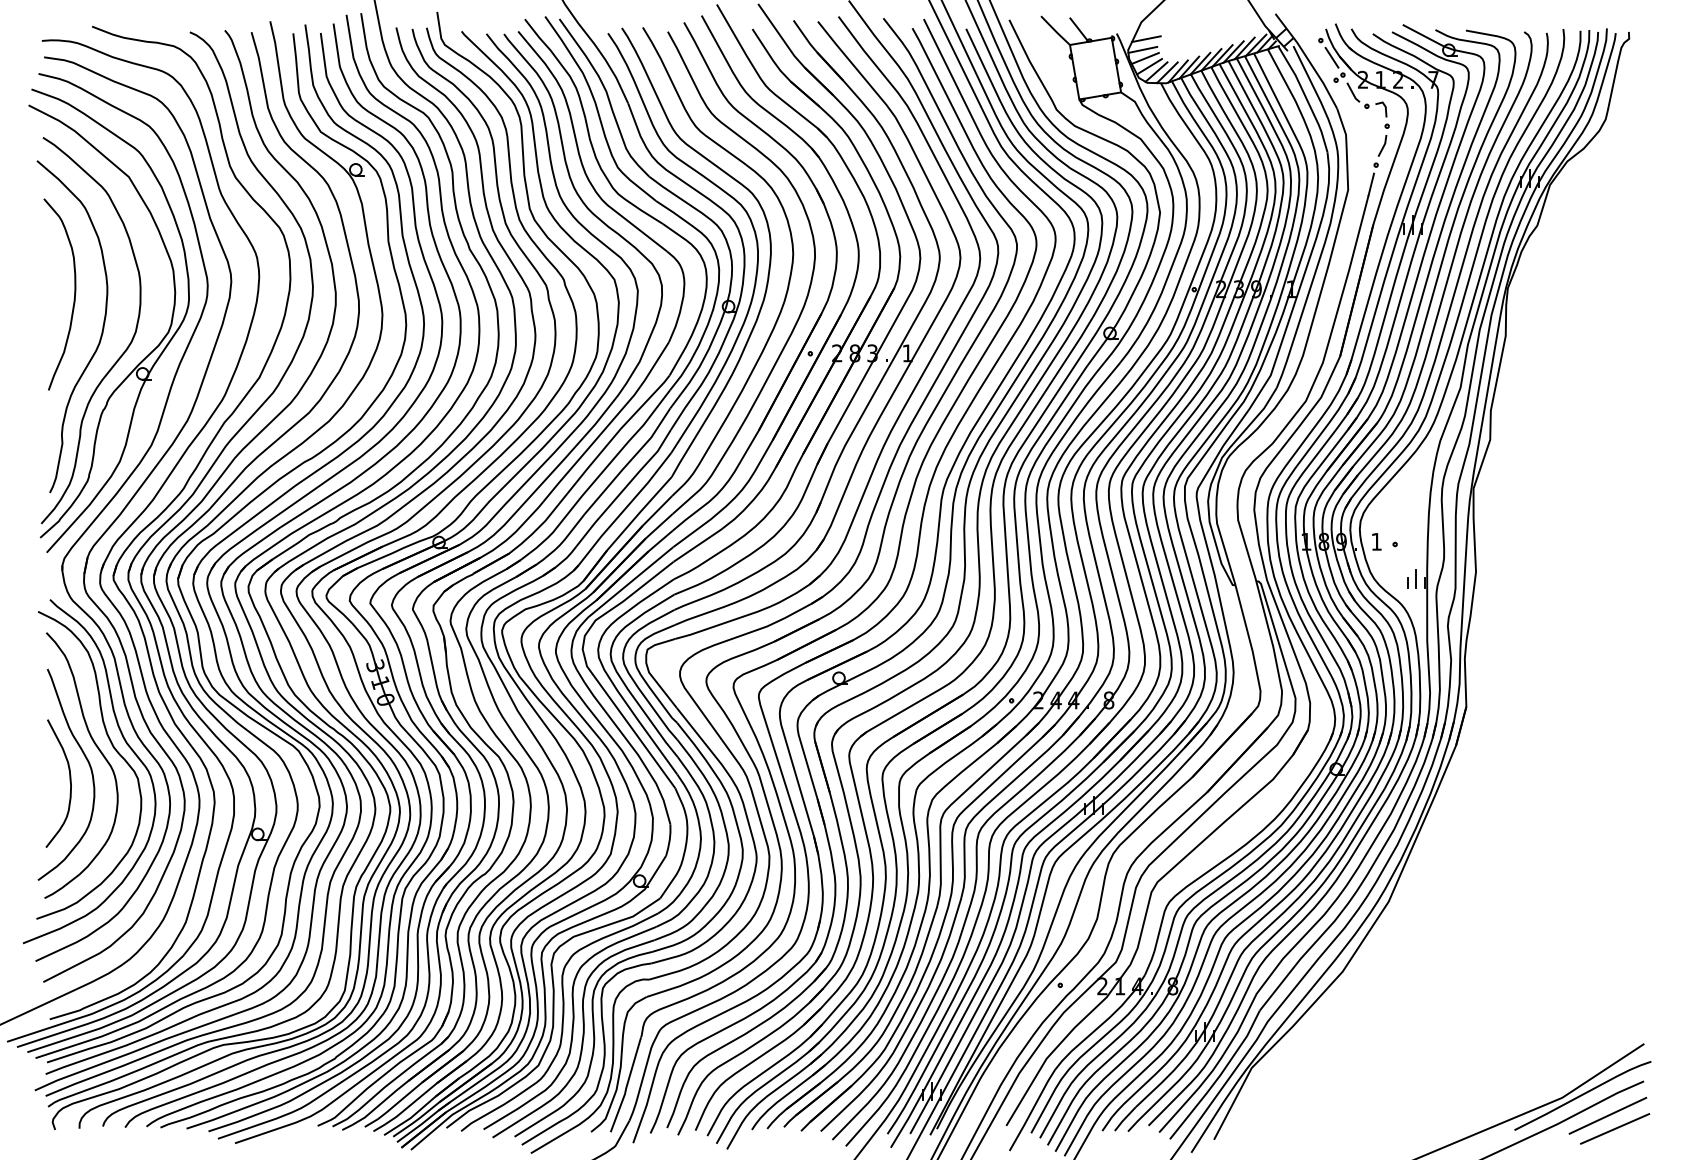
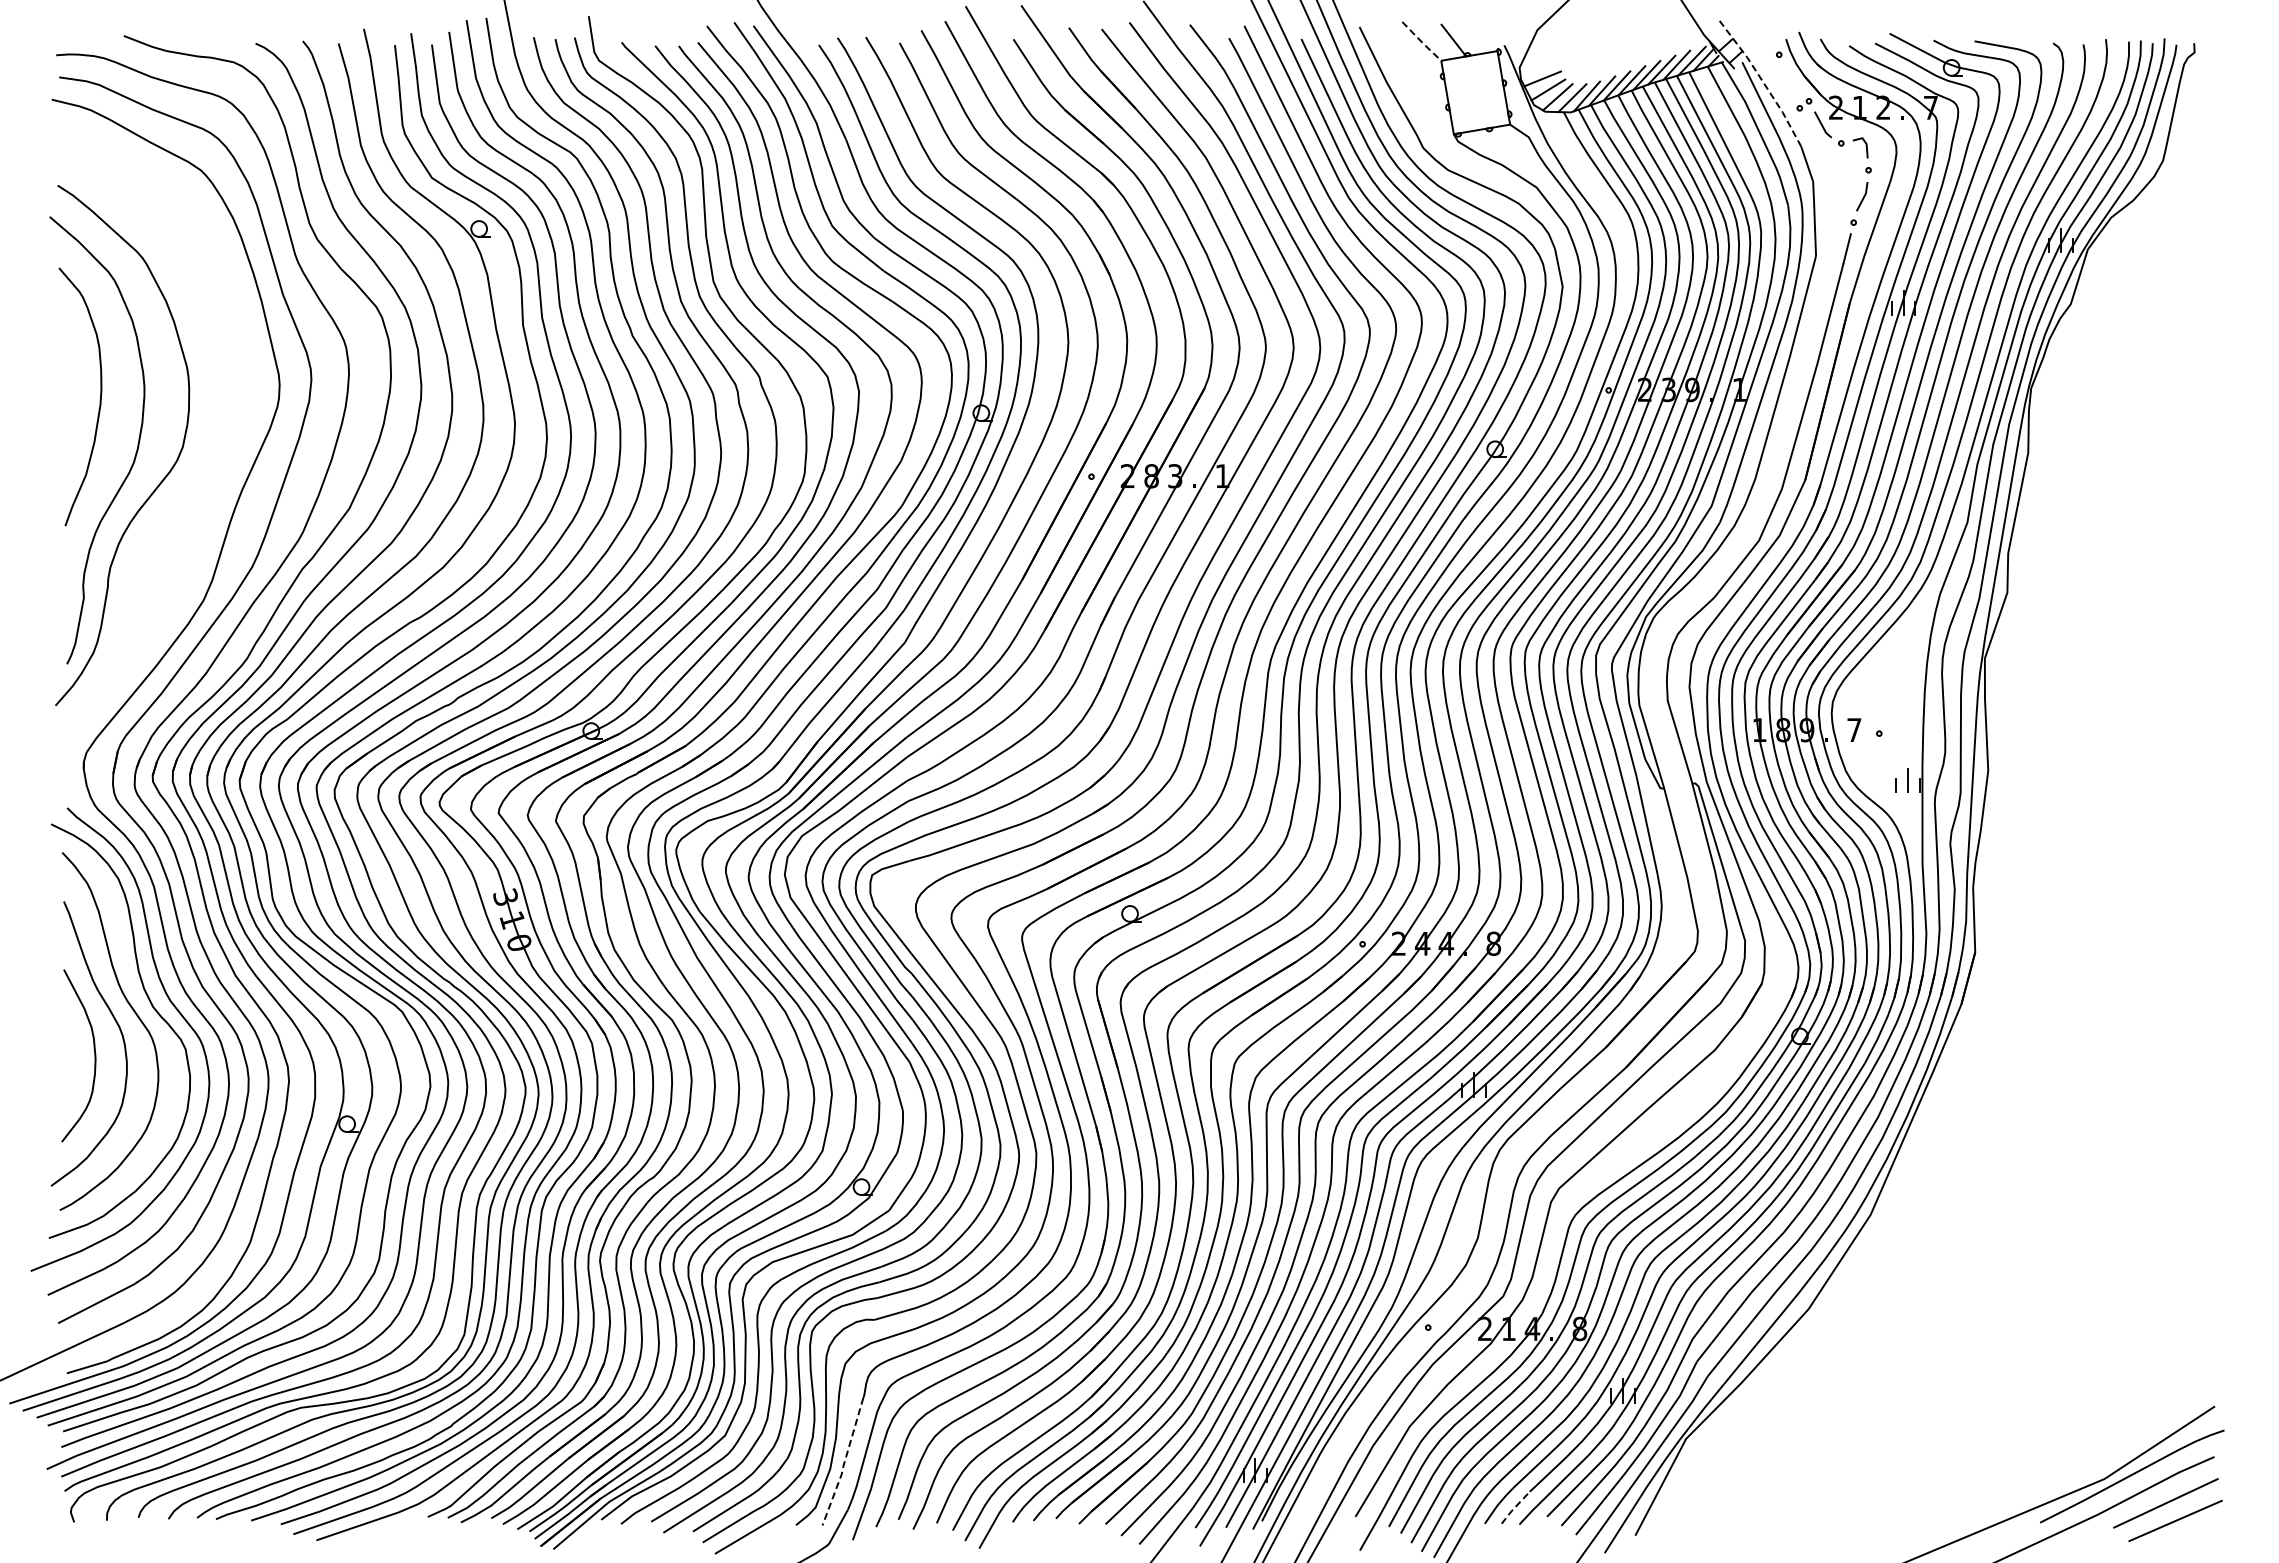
line: (1055, 31) -> (1421, 42), solid -> dashed
line: (1145, 38) -> (1543, 52), removed
line: (1142, 49) -> (1539, 67), removed
line: (1331, 57) -> (1793, 77), removed
line: (1308, 59) -> (1762, 80), solid -> dashed
part: (145, 357) -> (195, 481), removed
text: (1376, 541) -> (1854, 729), 1 -> 7
line: (627, 1086) -> (844, 1463), solid -> dashed
line: (1125, 1118) -> (1515, 1507), solid -> dashed

